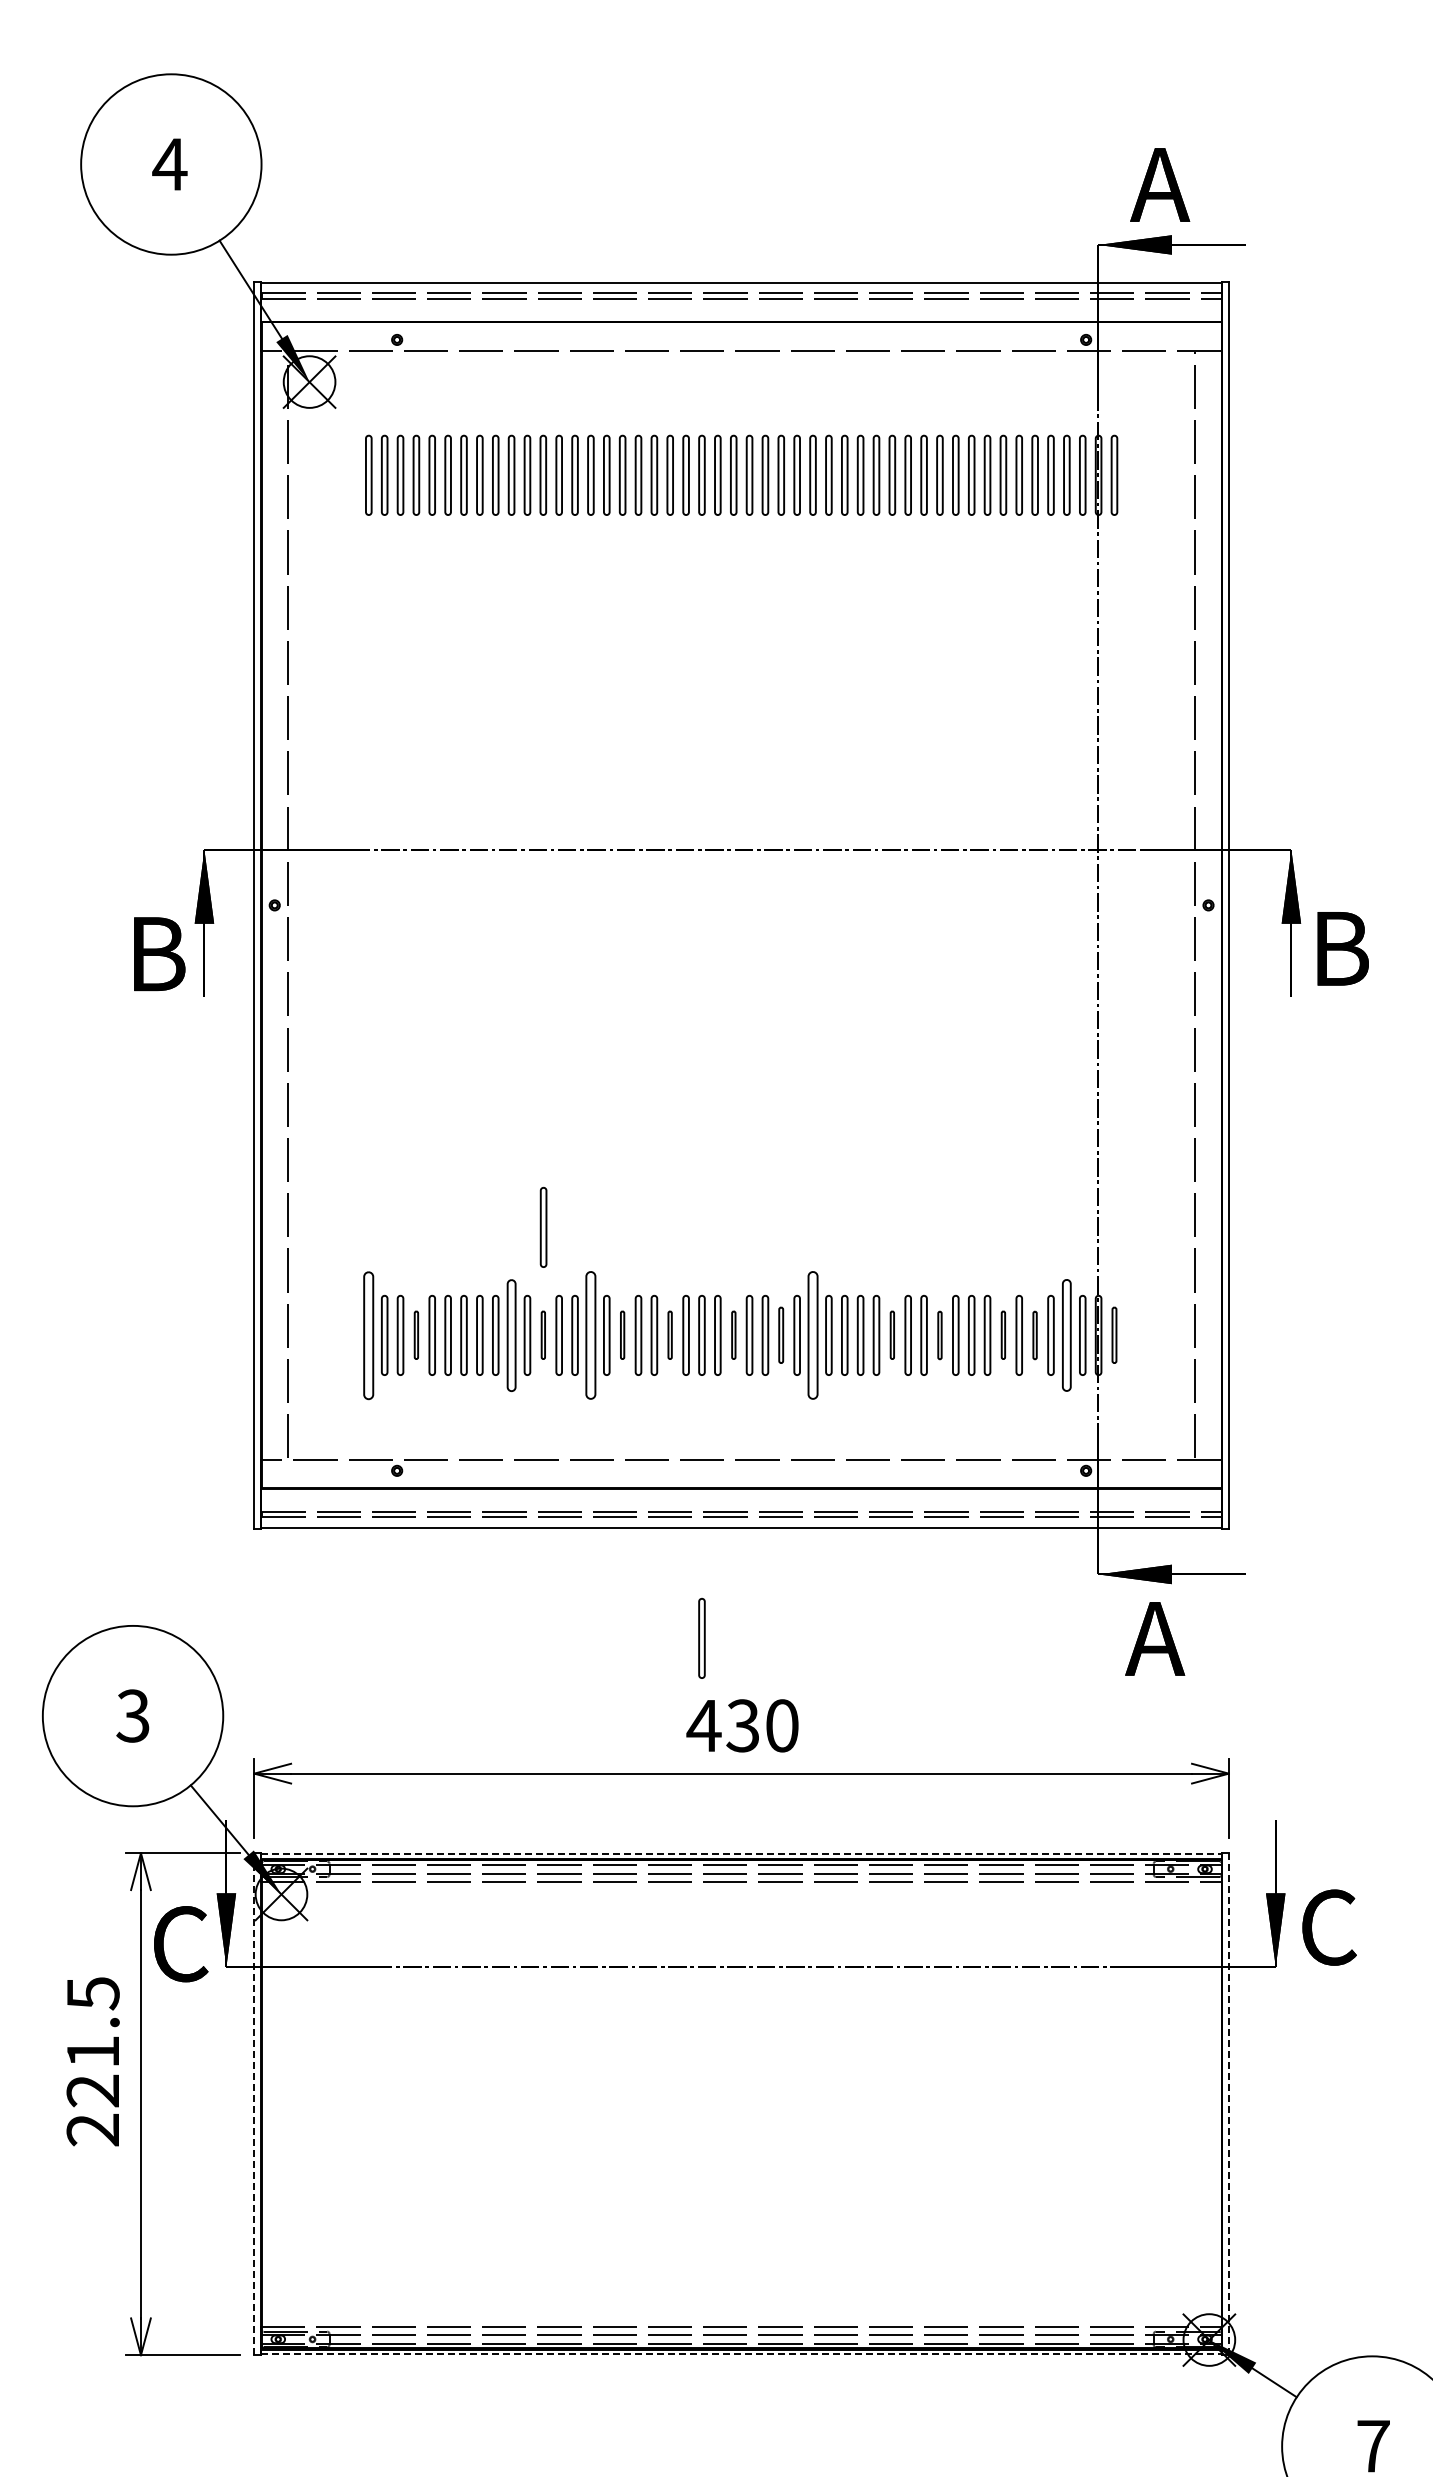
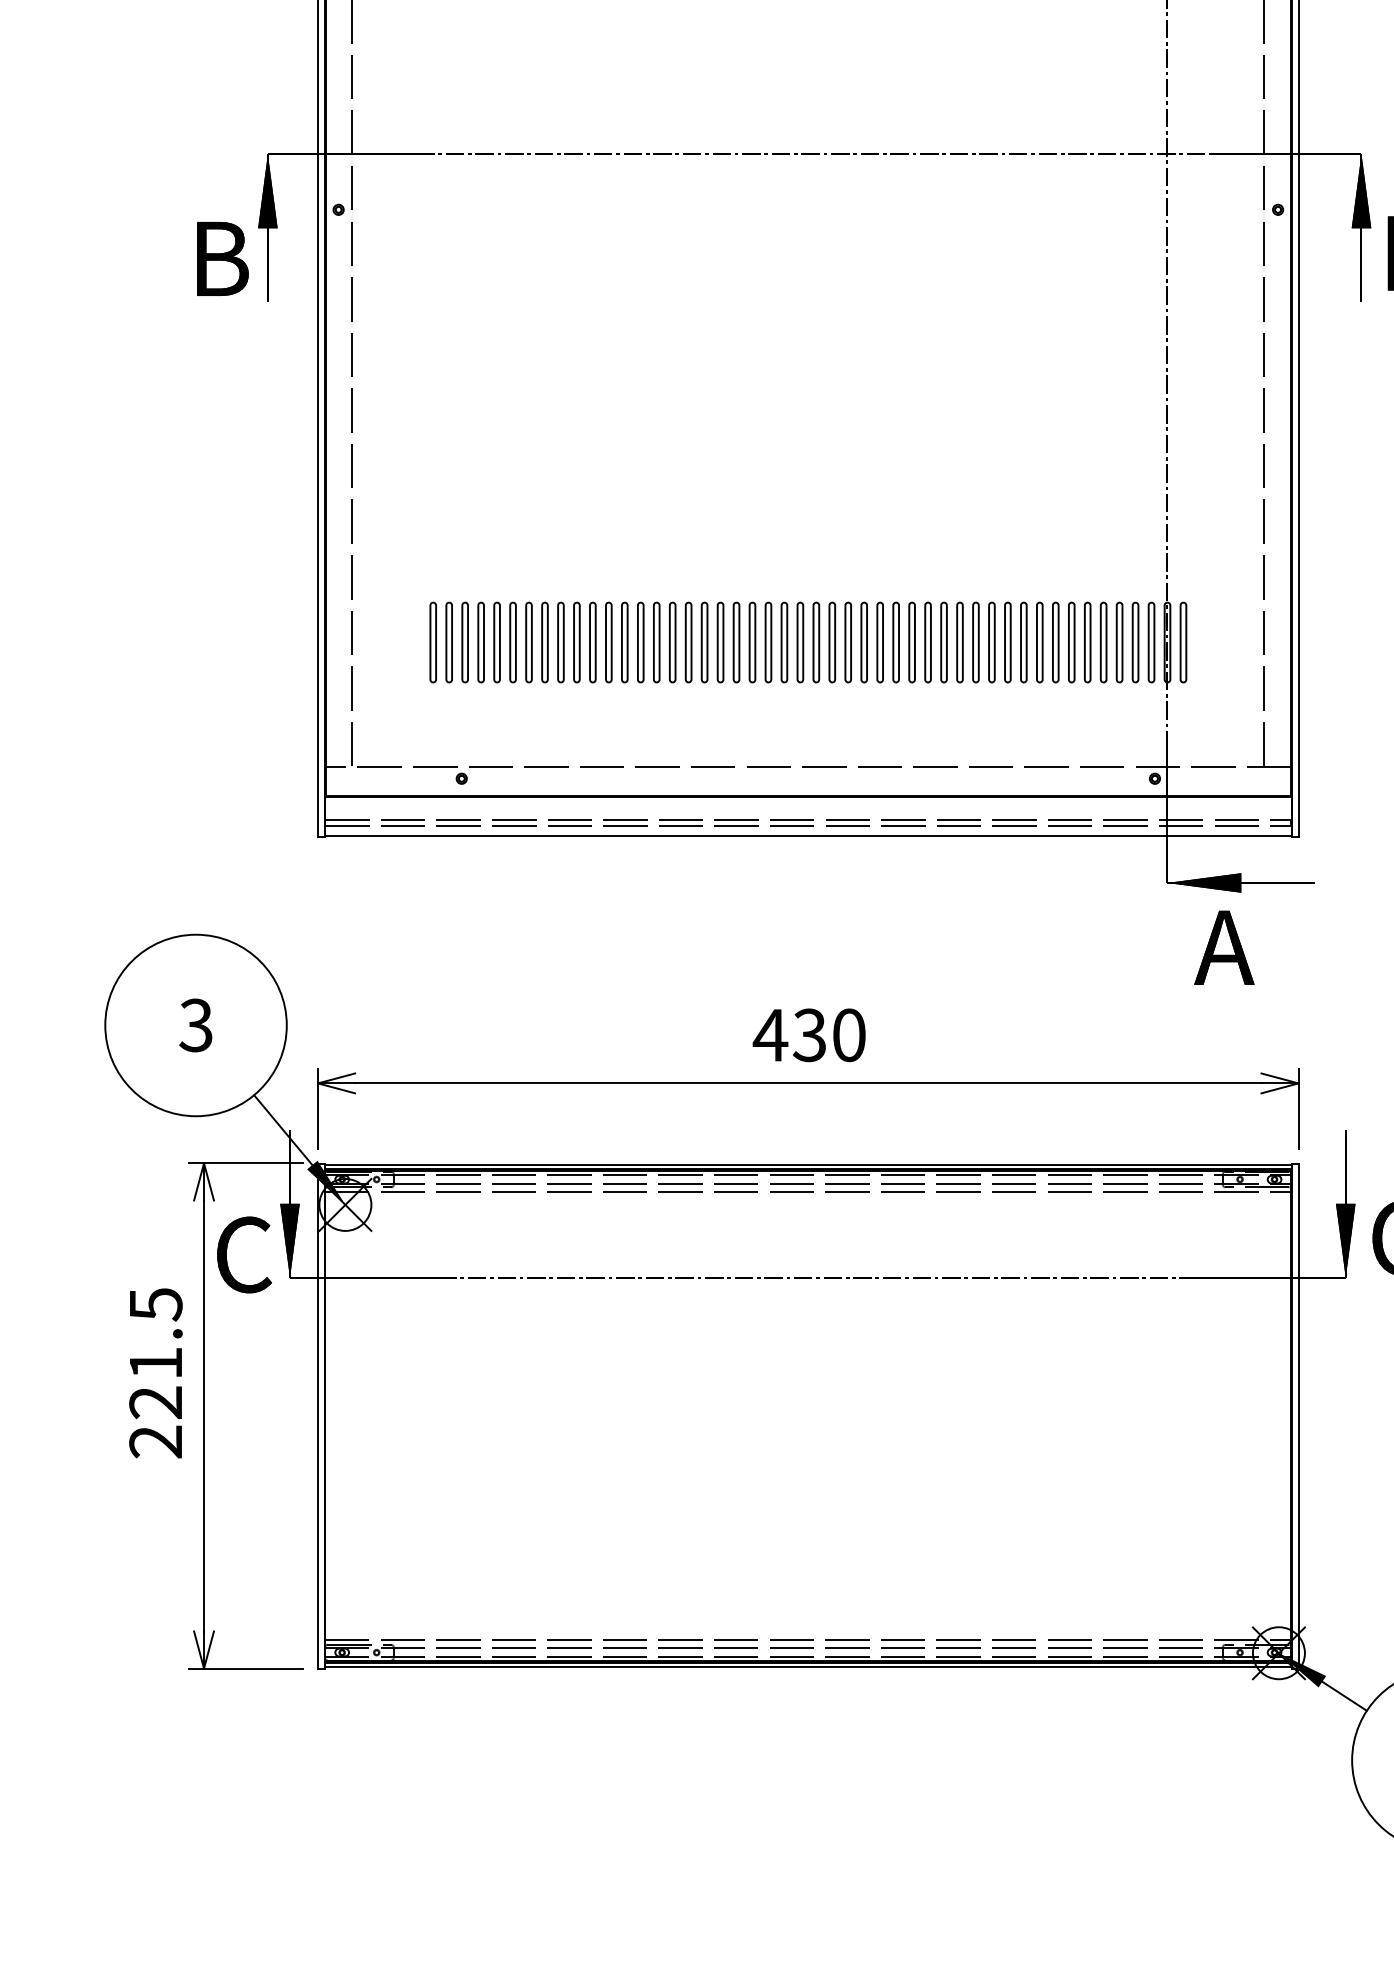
part: (543, 1226) -> (609, 532), removed
part: (368, 1334) -> (432, 641), size x0.62
part: (416, 1334) -> (481, 641), size x1.67
part: (511, 1334) -> (576, 641), size x0.71
part: (543, 1334) -> (609, 641), size x1.67
part: (622, 1334) -> (688, 641), size x1.67
part: (669, 1334) -> (735, 641), size x1.67
part: (733, 1334) -> (800, 641), size x1.67
part: (780, 1334) -> (847, 641), size x1.43
part: (892, 1334) -> (960, 641), size x1.67
part: (1003, 1334) -> (1071, 641), size x1.67
part: (1114, 1334) -> (1183, 641), size x1.43
part: (590, 1335) -> (656, 642), size x0.62
part: (812, 1335) -> (879, 642), size x0.62
part: (939, 1335) -> (1007, 642), size x1.67
part: (1034, 1335) -> (1103, 642), size x1.67
part: (1066, 1335) -> (1135, 642), size x0.71
part: (701, 1638) -> (767, 947), removed
line: (742, 1854) -> (809, 1164), dashed -> solid
line: (254, 2104) -> (318, 1416), dashed -> solid
line: (1228, 2104) -> (1298, 1416), dashed -> solid
line: (742, 2354) -> (809, 1667), dashed -> solid

